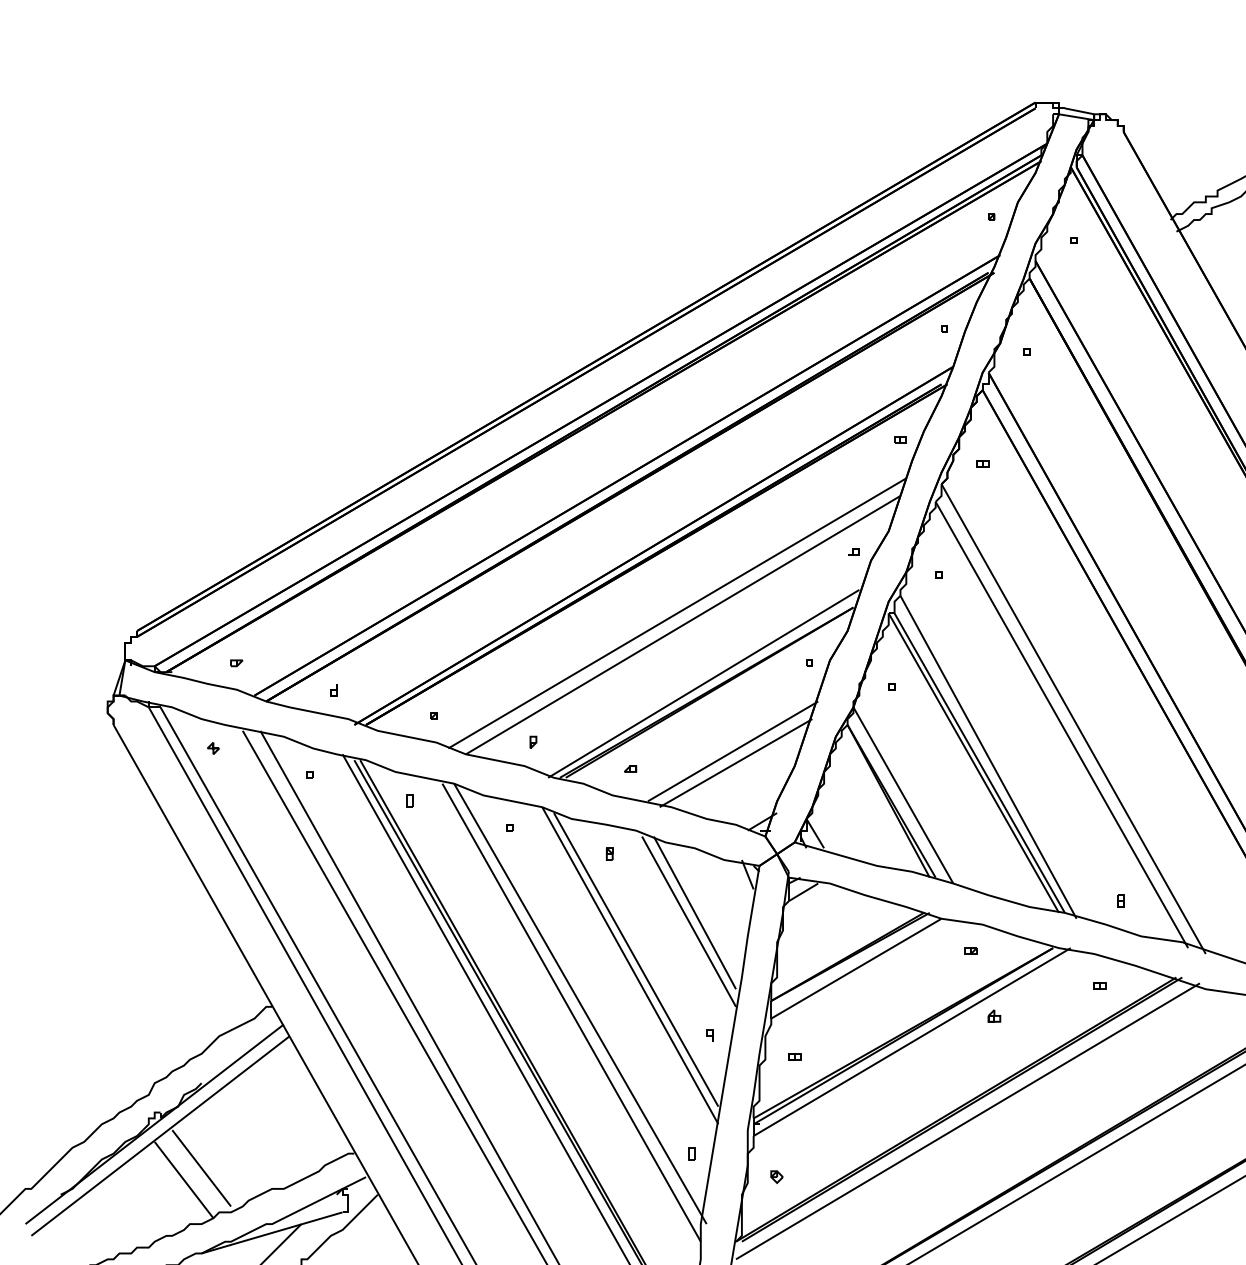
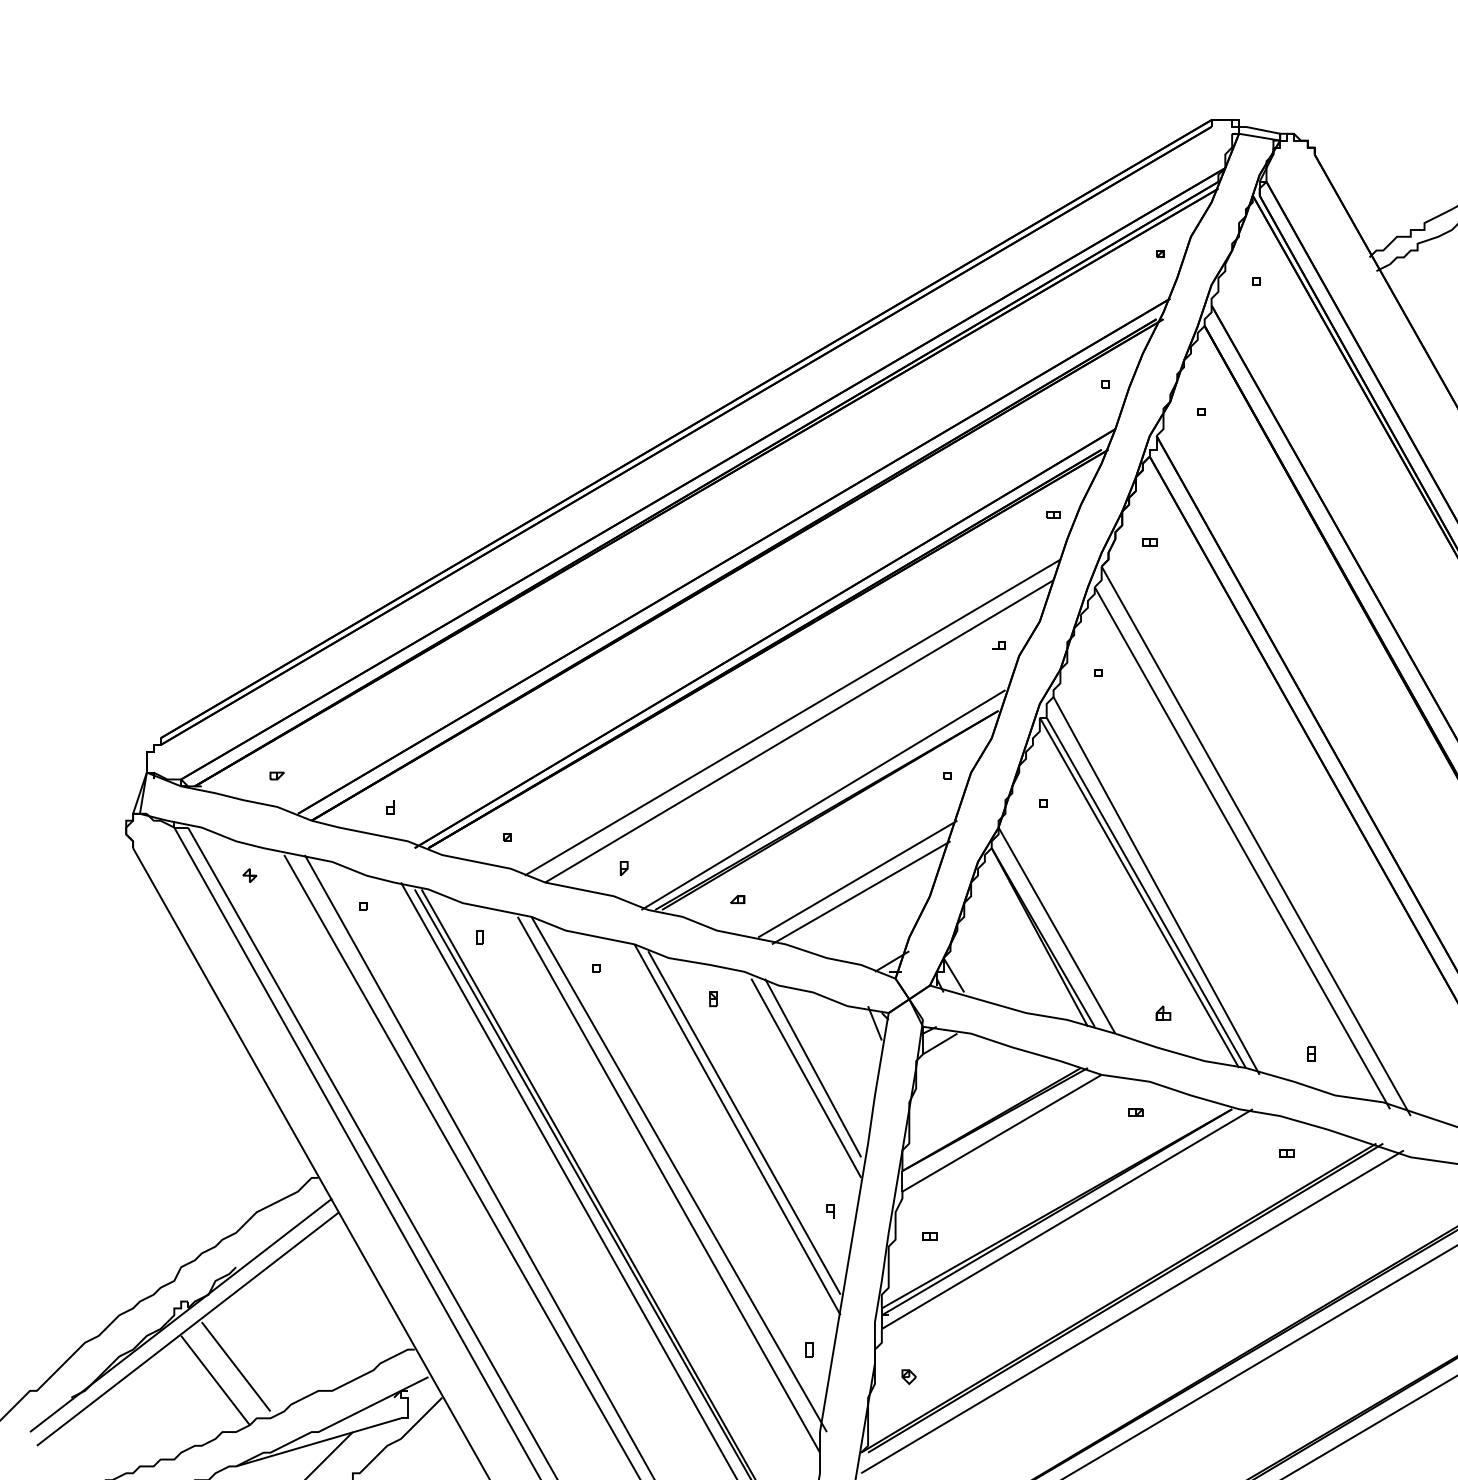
part: (994, 1015) -> (1163, 1012), moved

